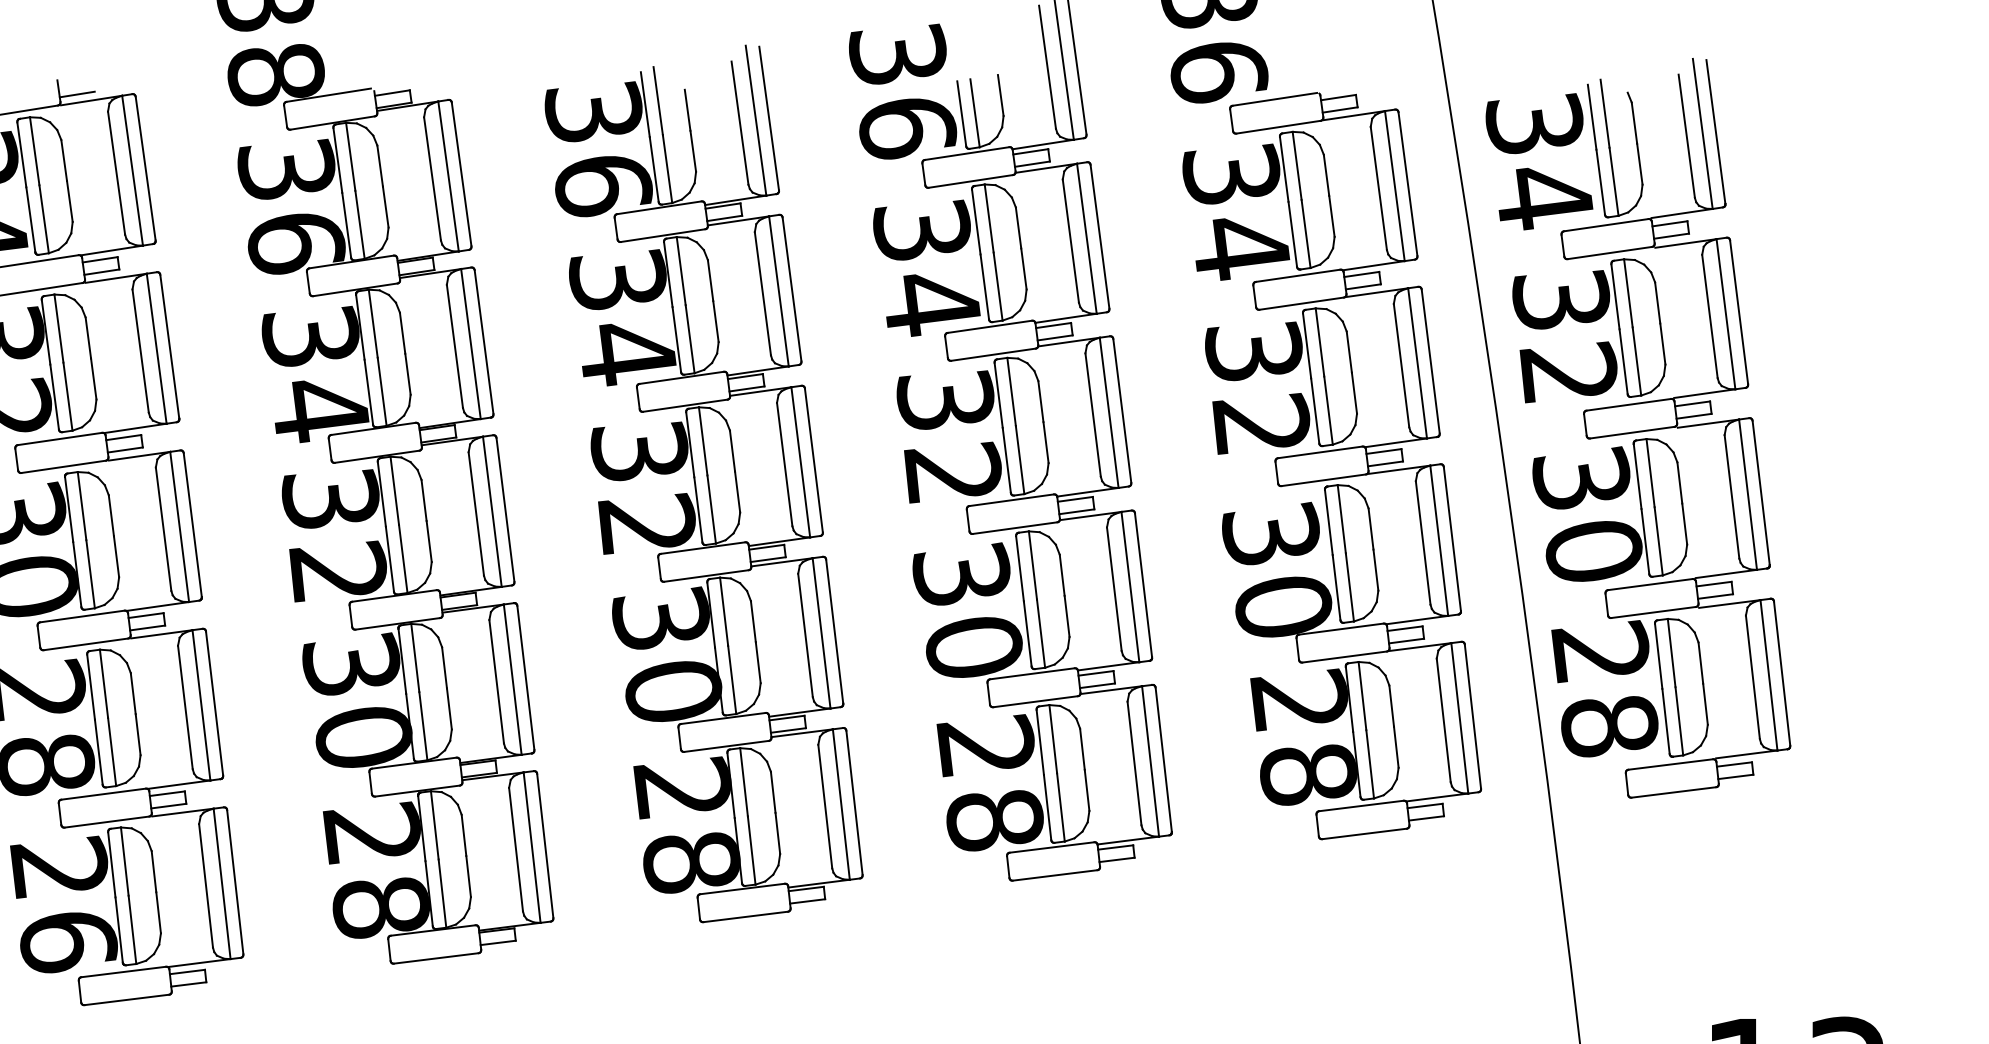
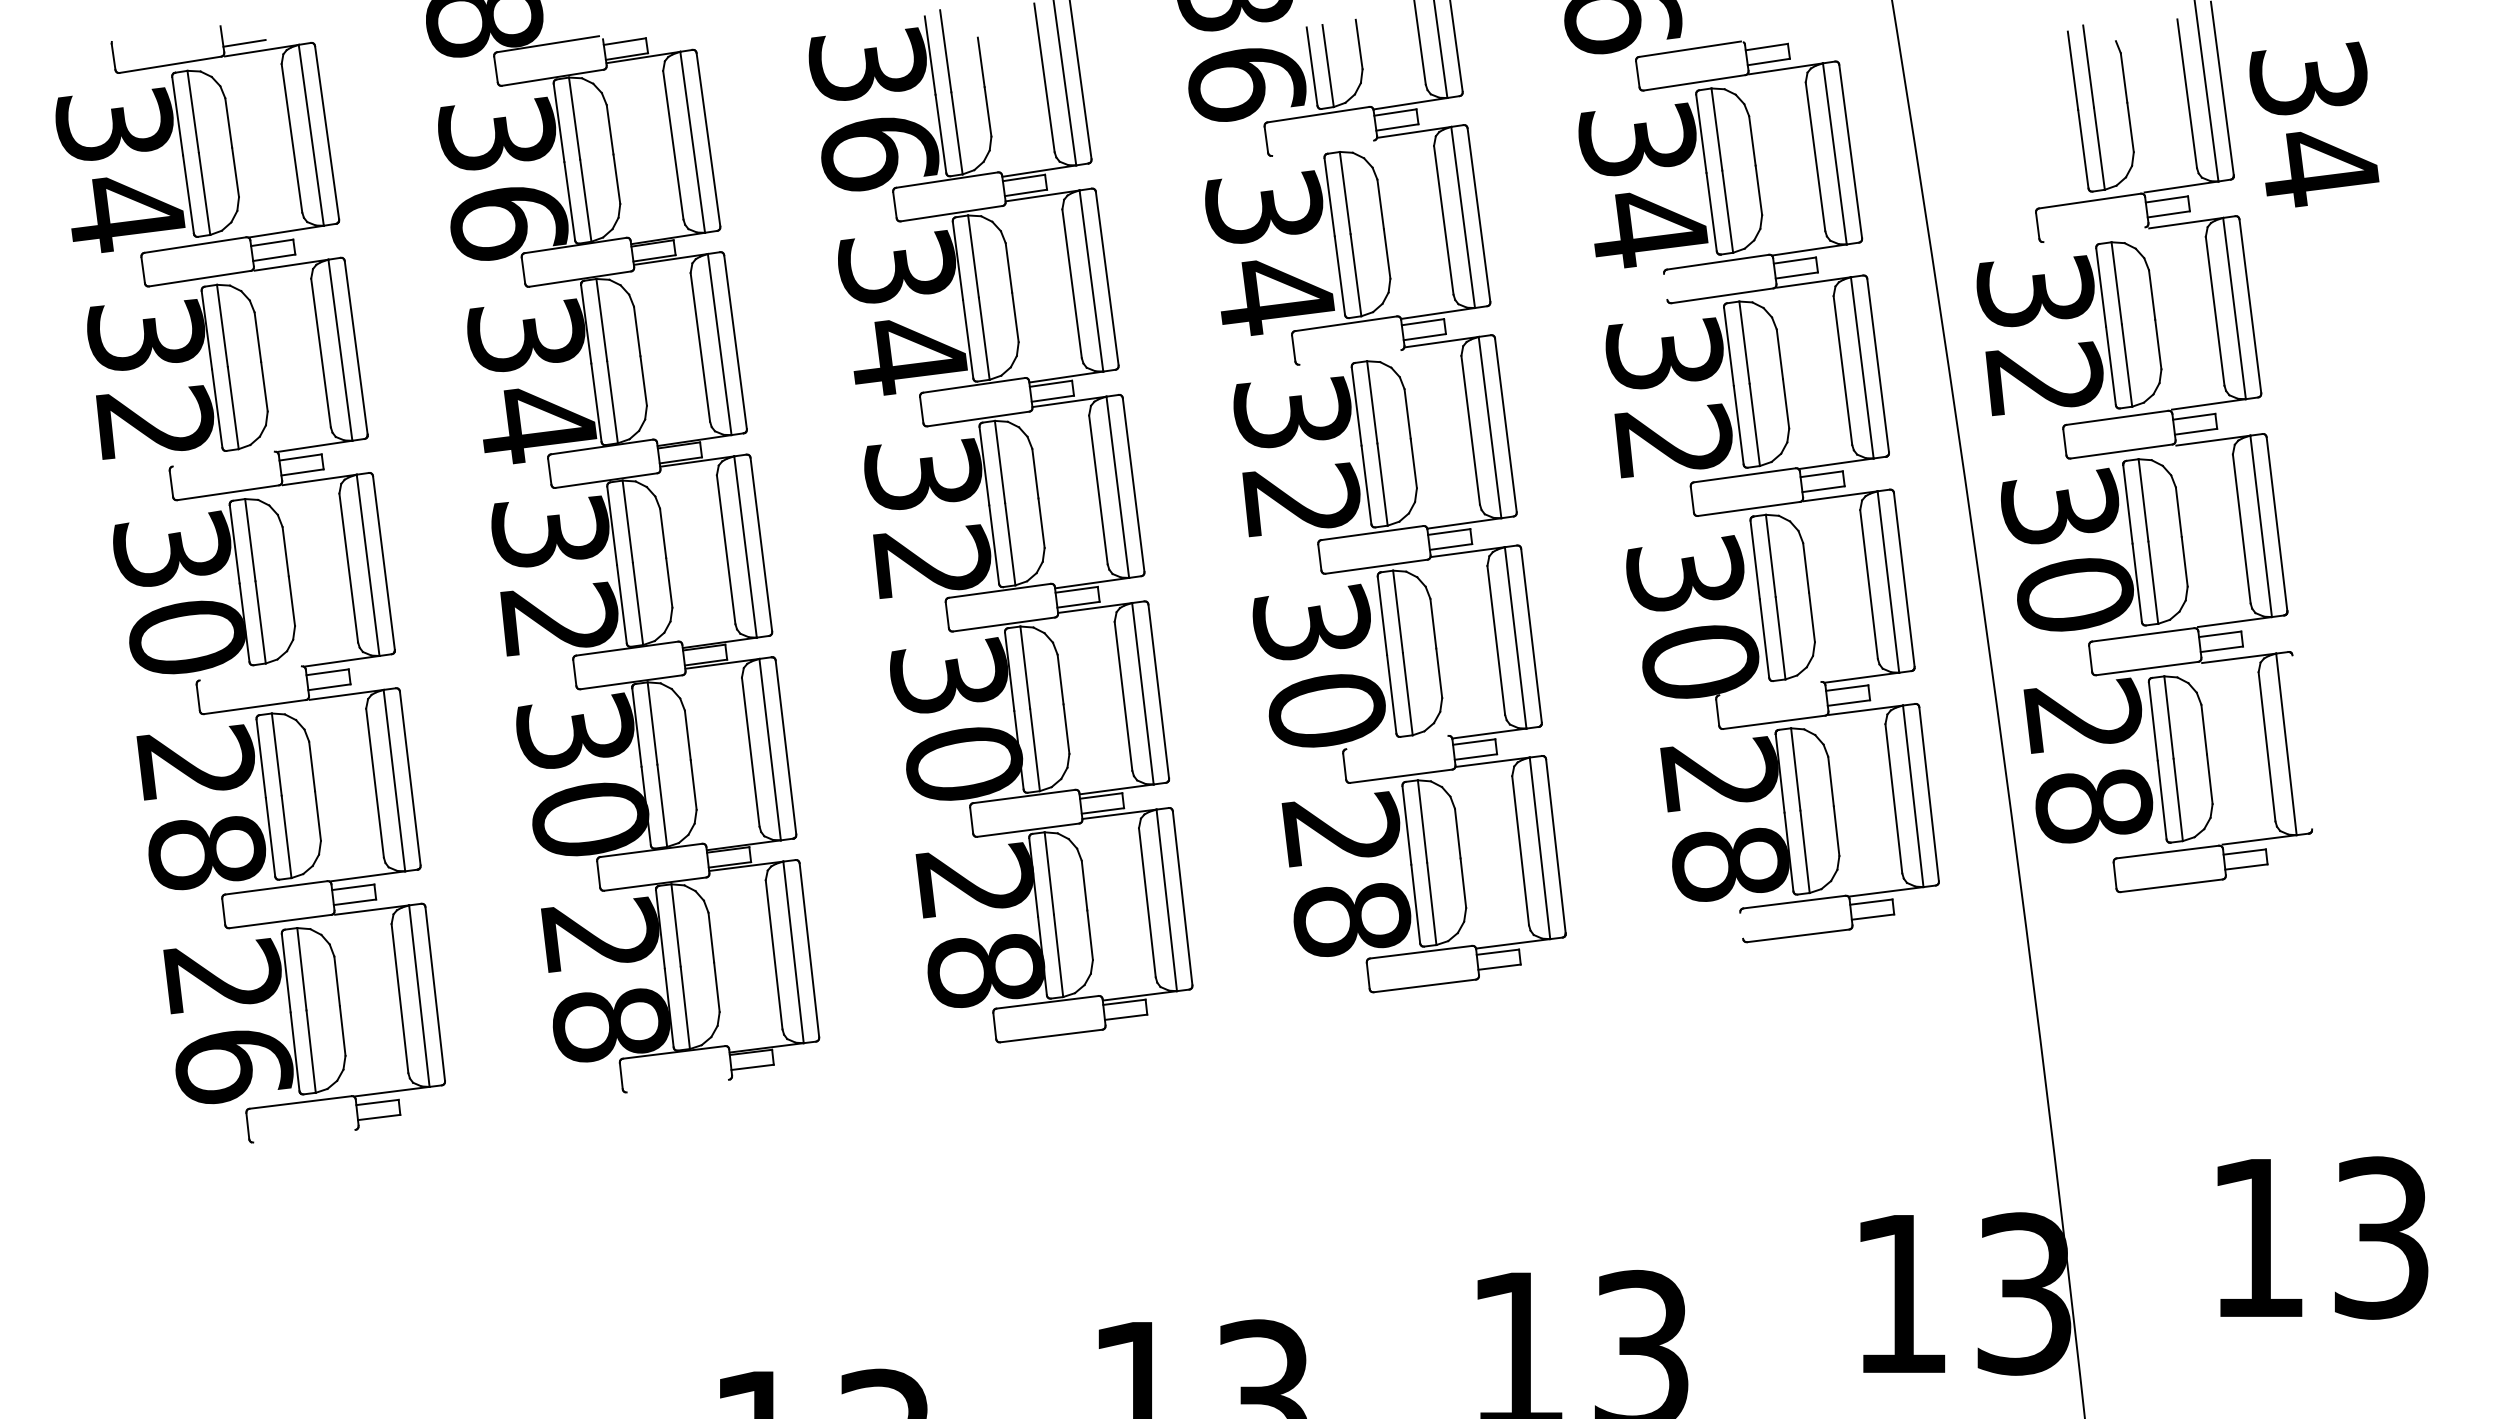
text: (1539, 161) -> (2314, 124), moved
line: (971, 180) -> (1323, 147), removed
line: (1609, 252) -> (2094, 234), removed
line: (1254, 295) -> (1665, 286), removed
line: (993, 354) -> (1350, 357), removed
line: (59, 438) -> (223, 458), removed
line: (82, 616) -> (250, 673), removed
line: (1341, 629) -> (1770, 688), removed
line: (1032, 673) -> (1397, 742), removed
line: (1782, 673) -> (2302, 742), removed
line: (1317, 825) -> (1741, 925), removed
line: (435, 957) -> (677, 1085), removed
line: (126, 999) -> (304, 1135), removed

